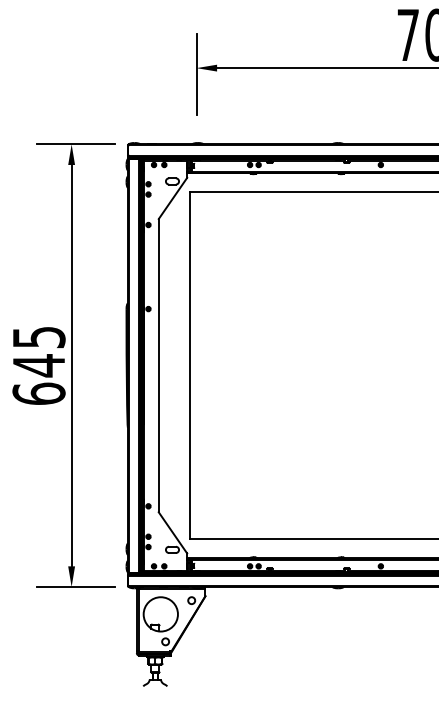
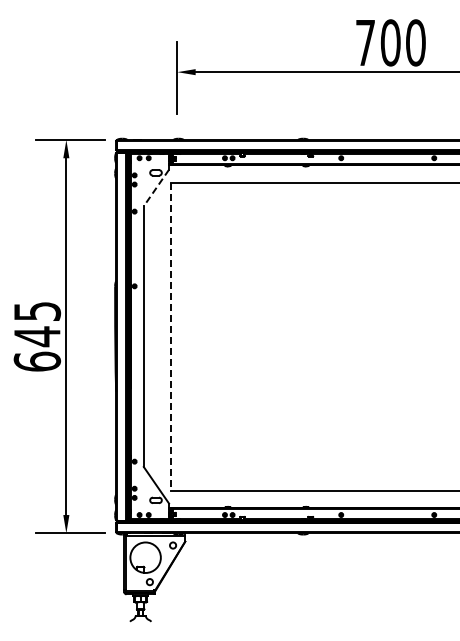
line: (173, 199) -> (156, 188), solid -> dashed
line: (189, 365) -> (171, 336), solid -> dashed

